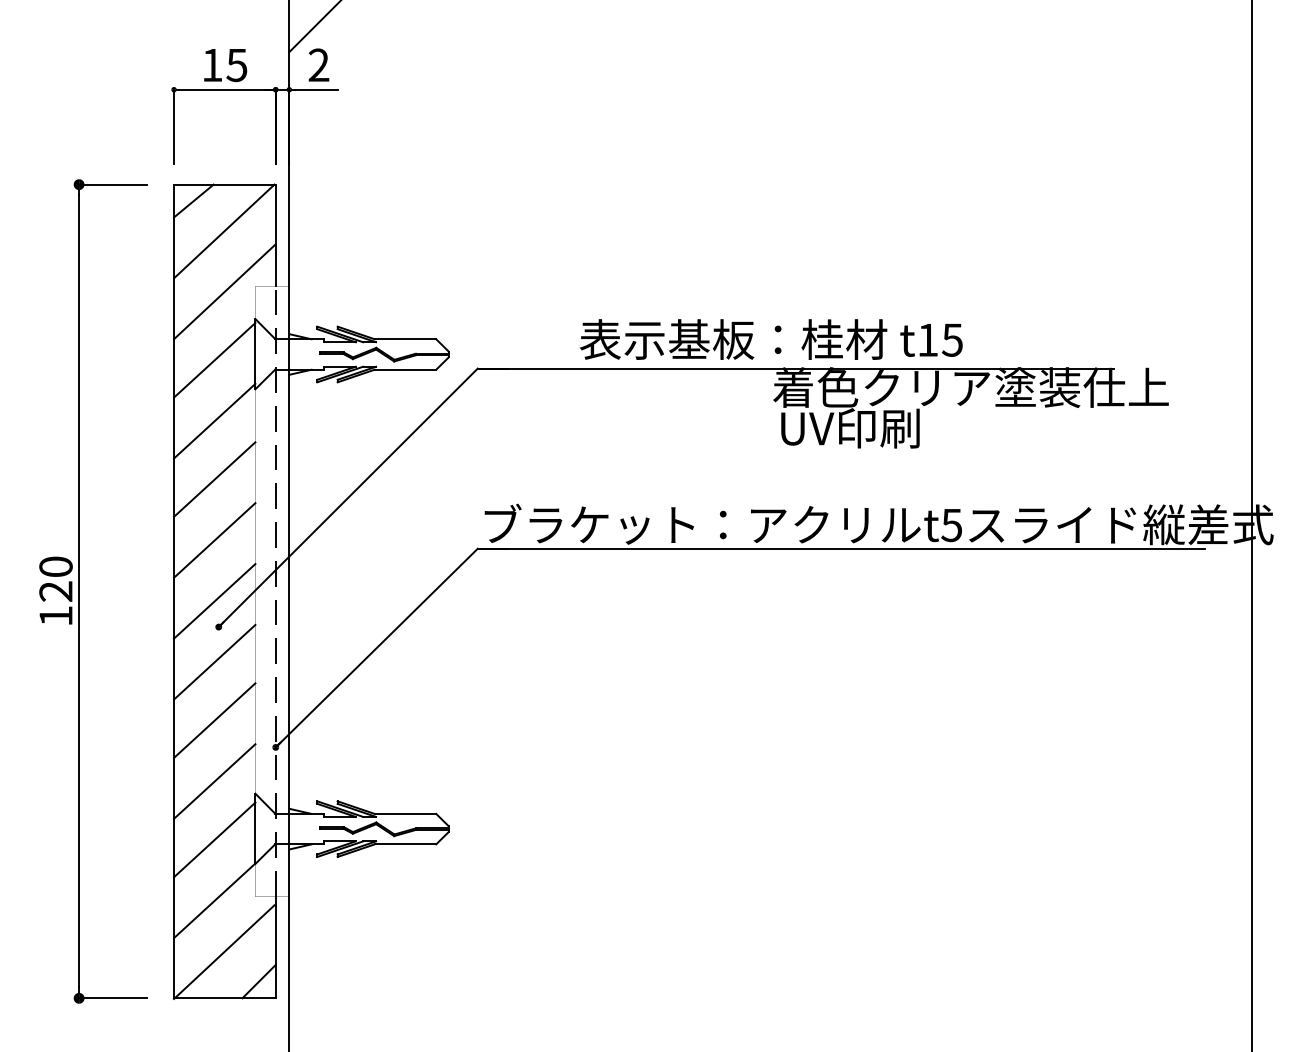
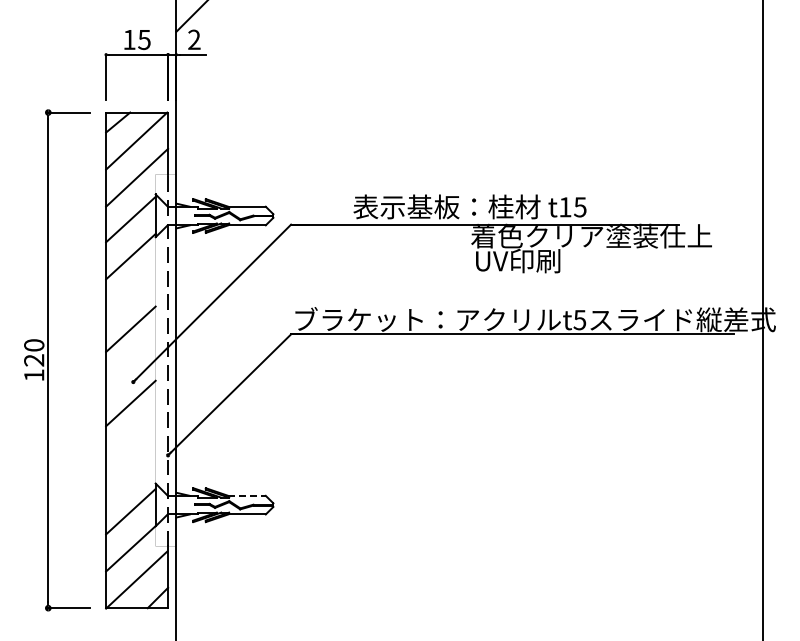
line: (214, 478) -> (130, 291), removed
line: (214, 601) -> (130, 366), removed
line: (214, 719) -> (130, 438), removed
line: (214, 780) -> (130, 475), removed
line: (406, 813) -> (247, 495), solid -> dashed

